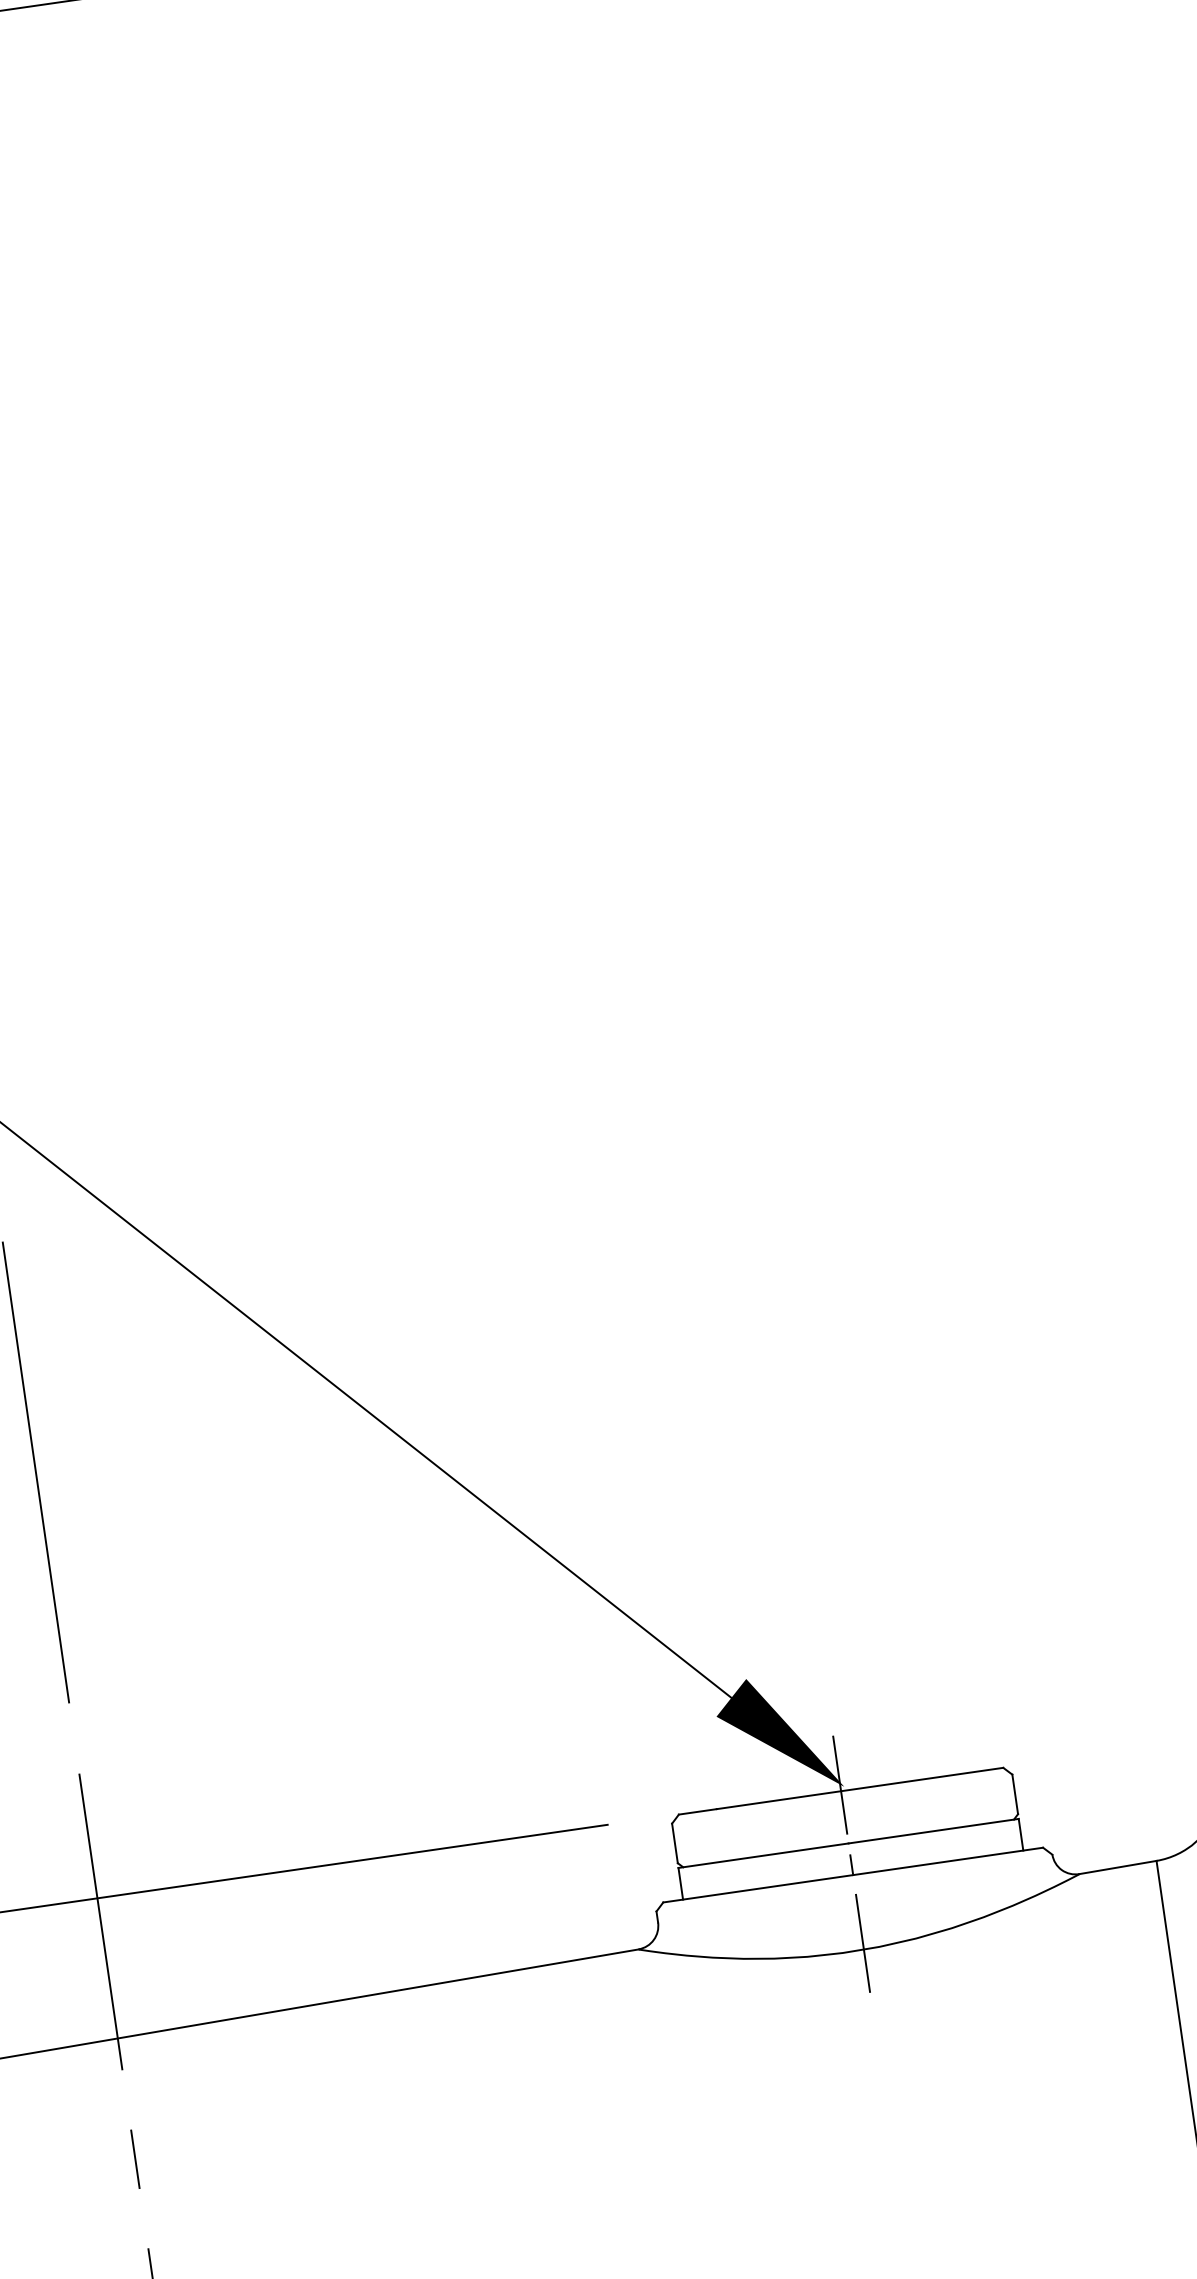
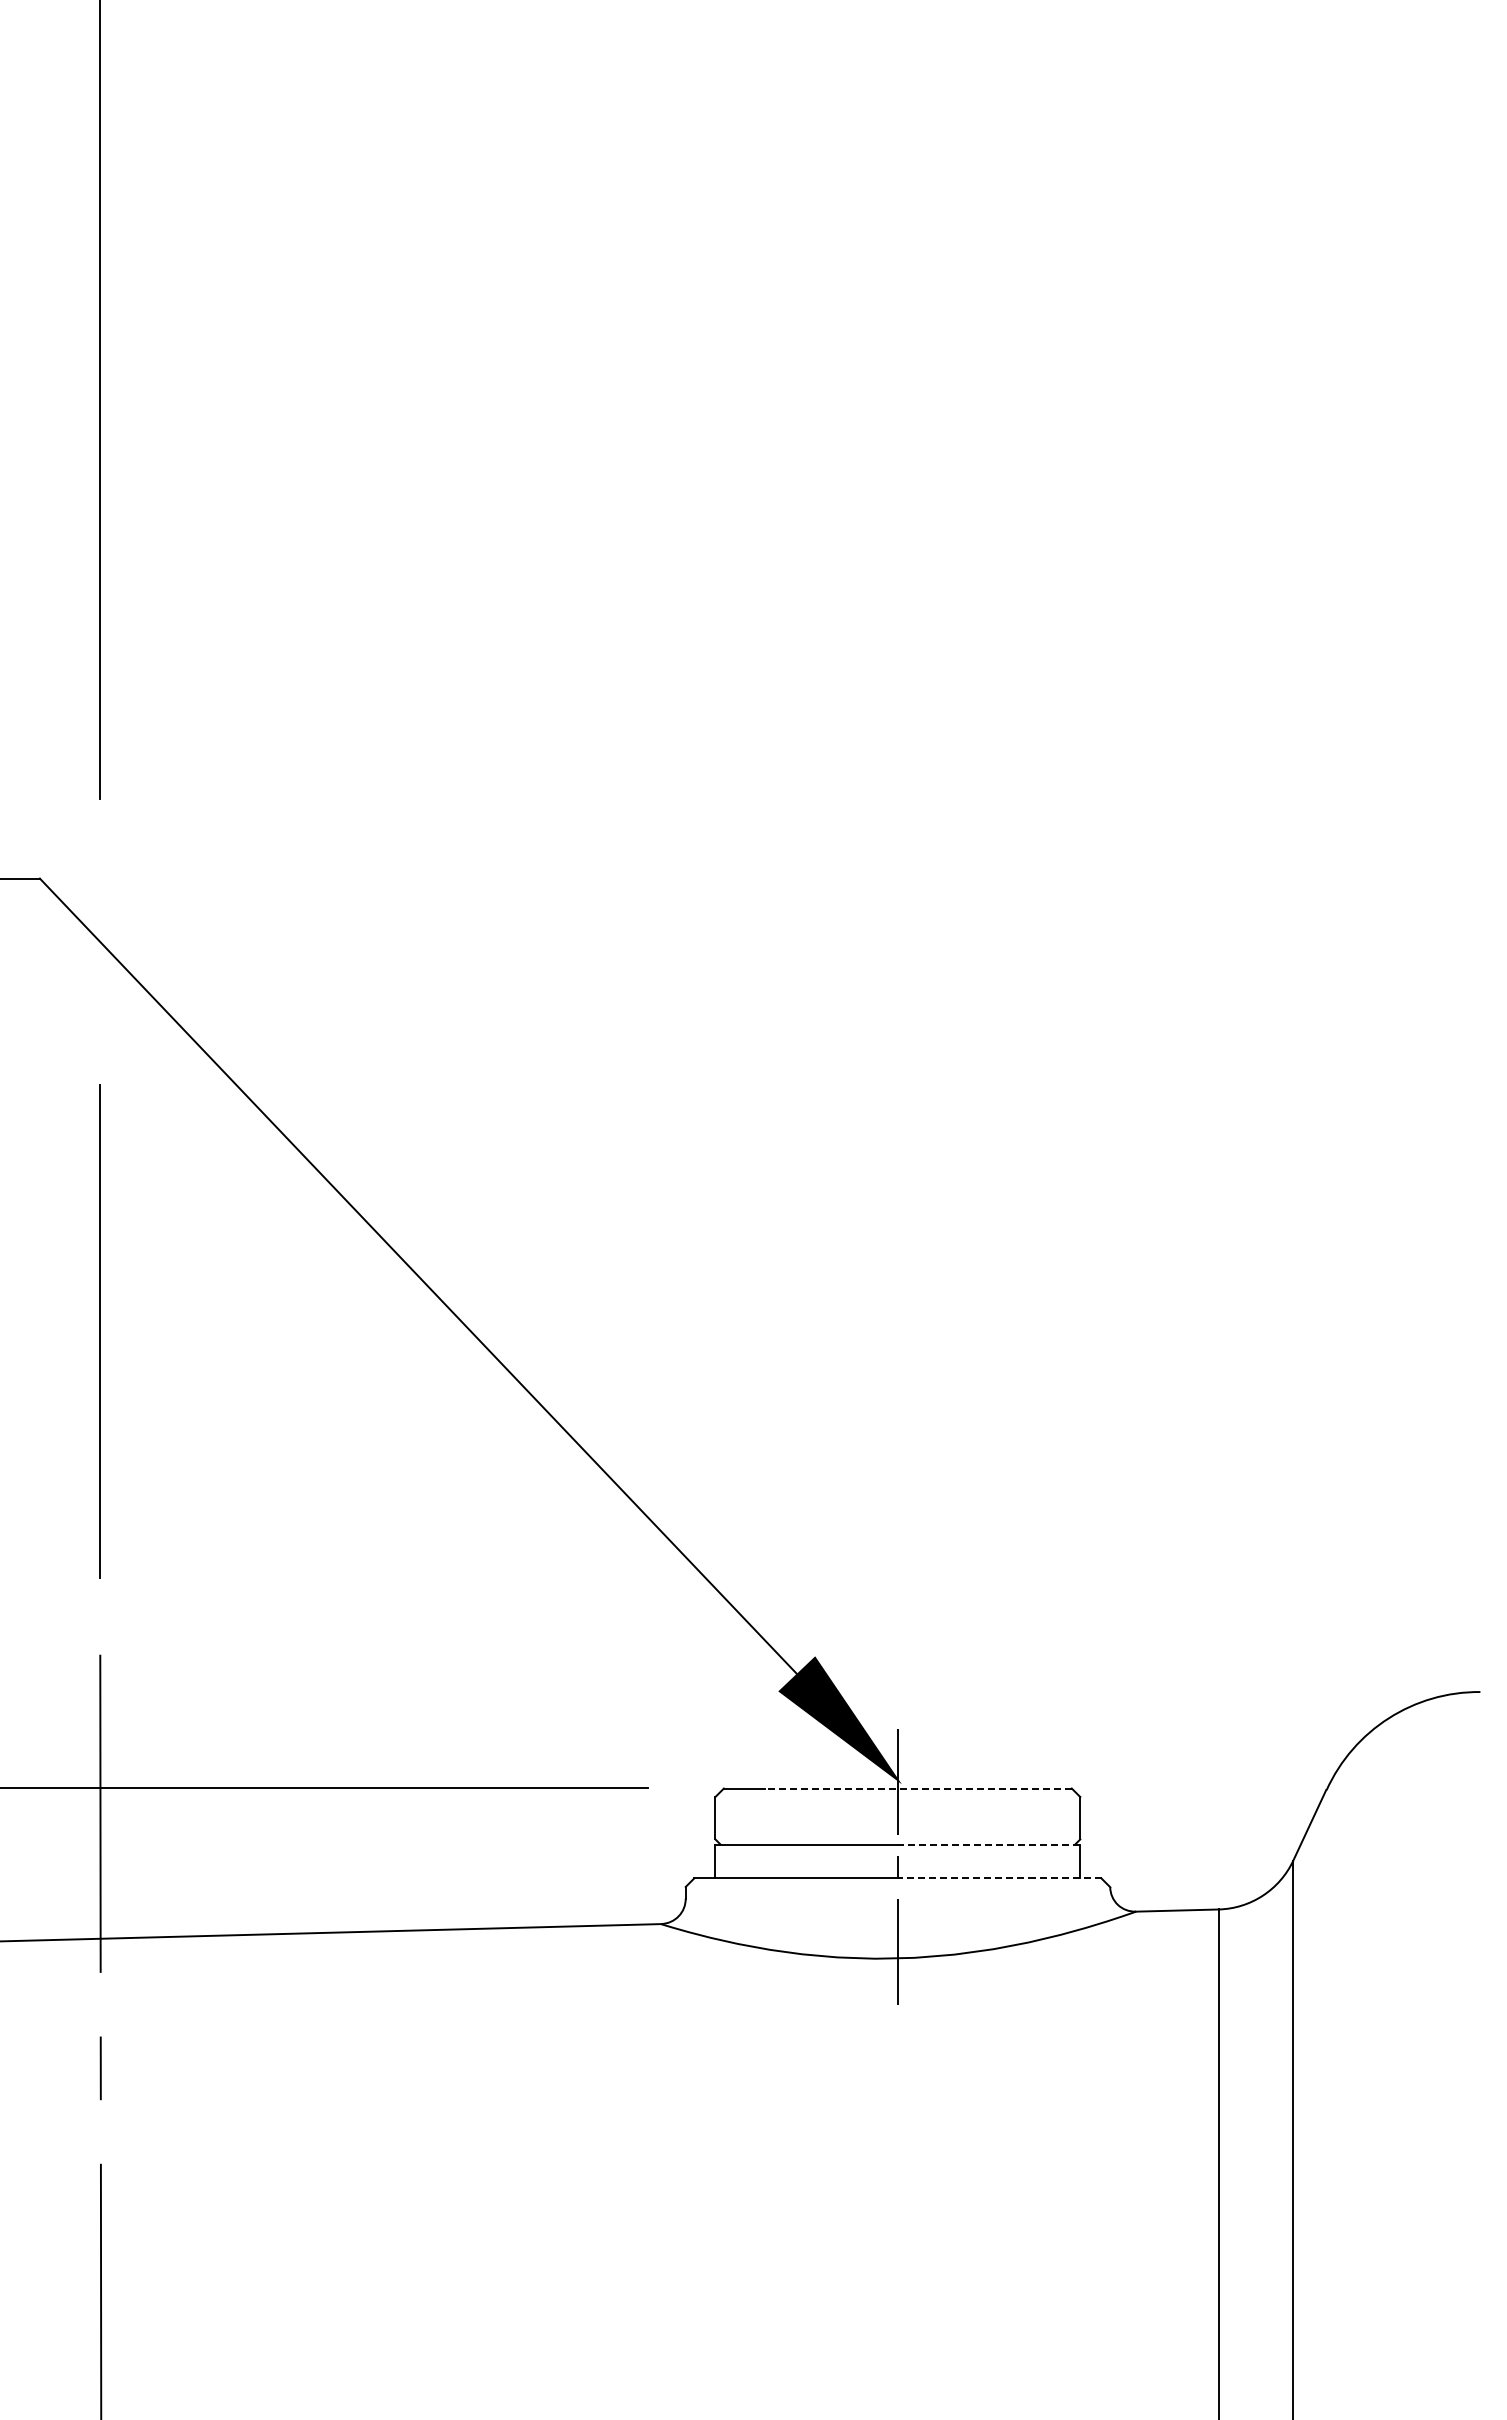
line: (860, 1788) -> (918, 1788), solid -> dashed
line: (933, 1831) -> (988, 1844), solid -> dashed
line: (947, 1861) -> (999, 1878), solid -> dashed

